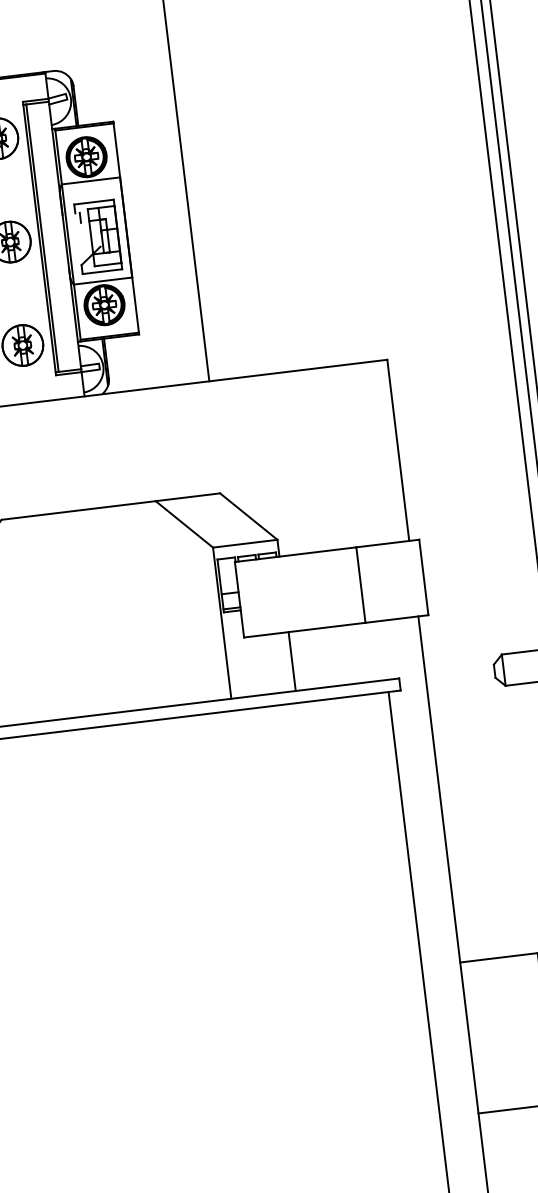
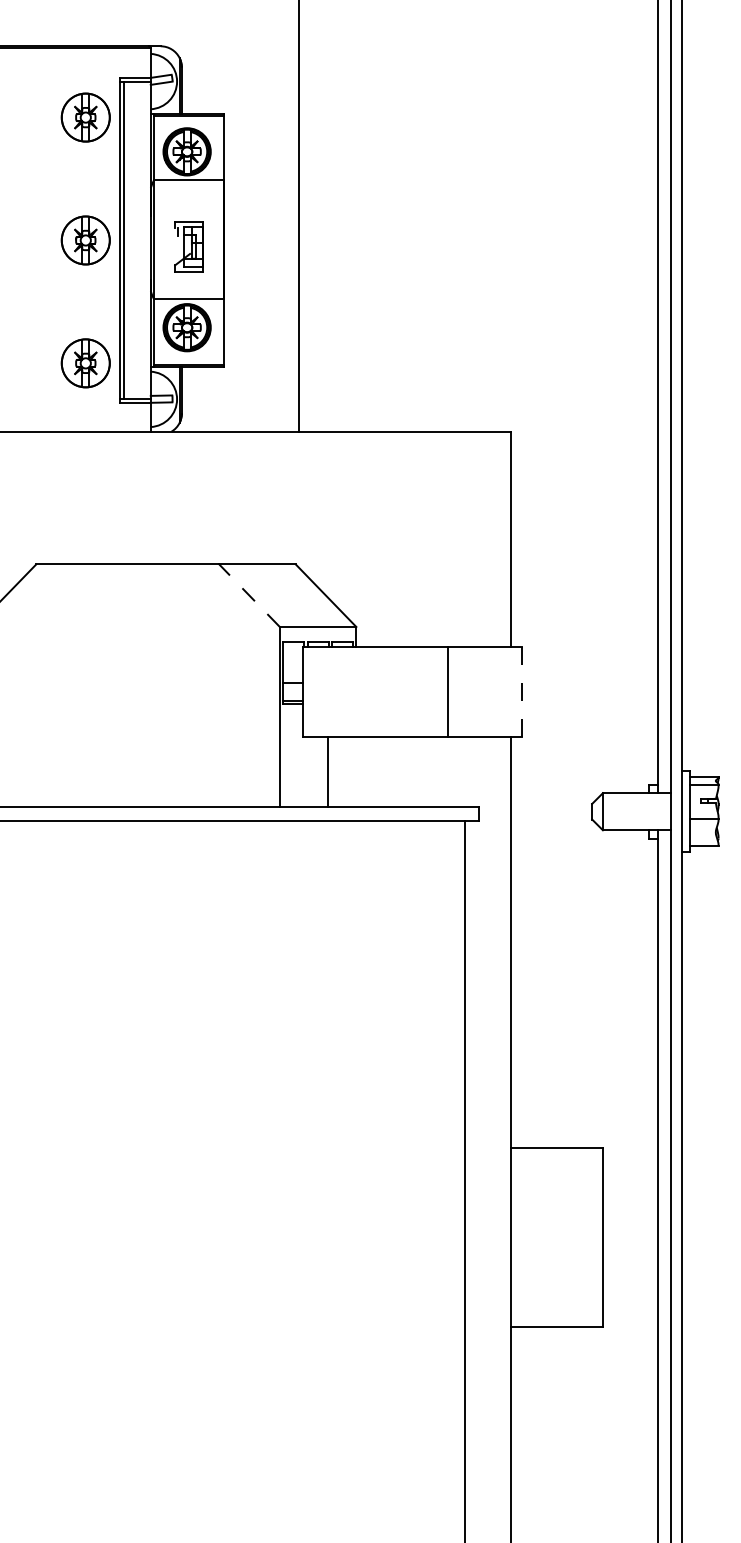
part: (97, 236) -> (188, 246), size x0.6
line: (184, 524) -> (249, 595), solid -> dashed
line: (423, 577) -> (522, 691), solid -> dashed
line: (292, 661) -> (328, 771), moved

